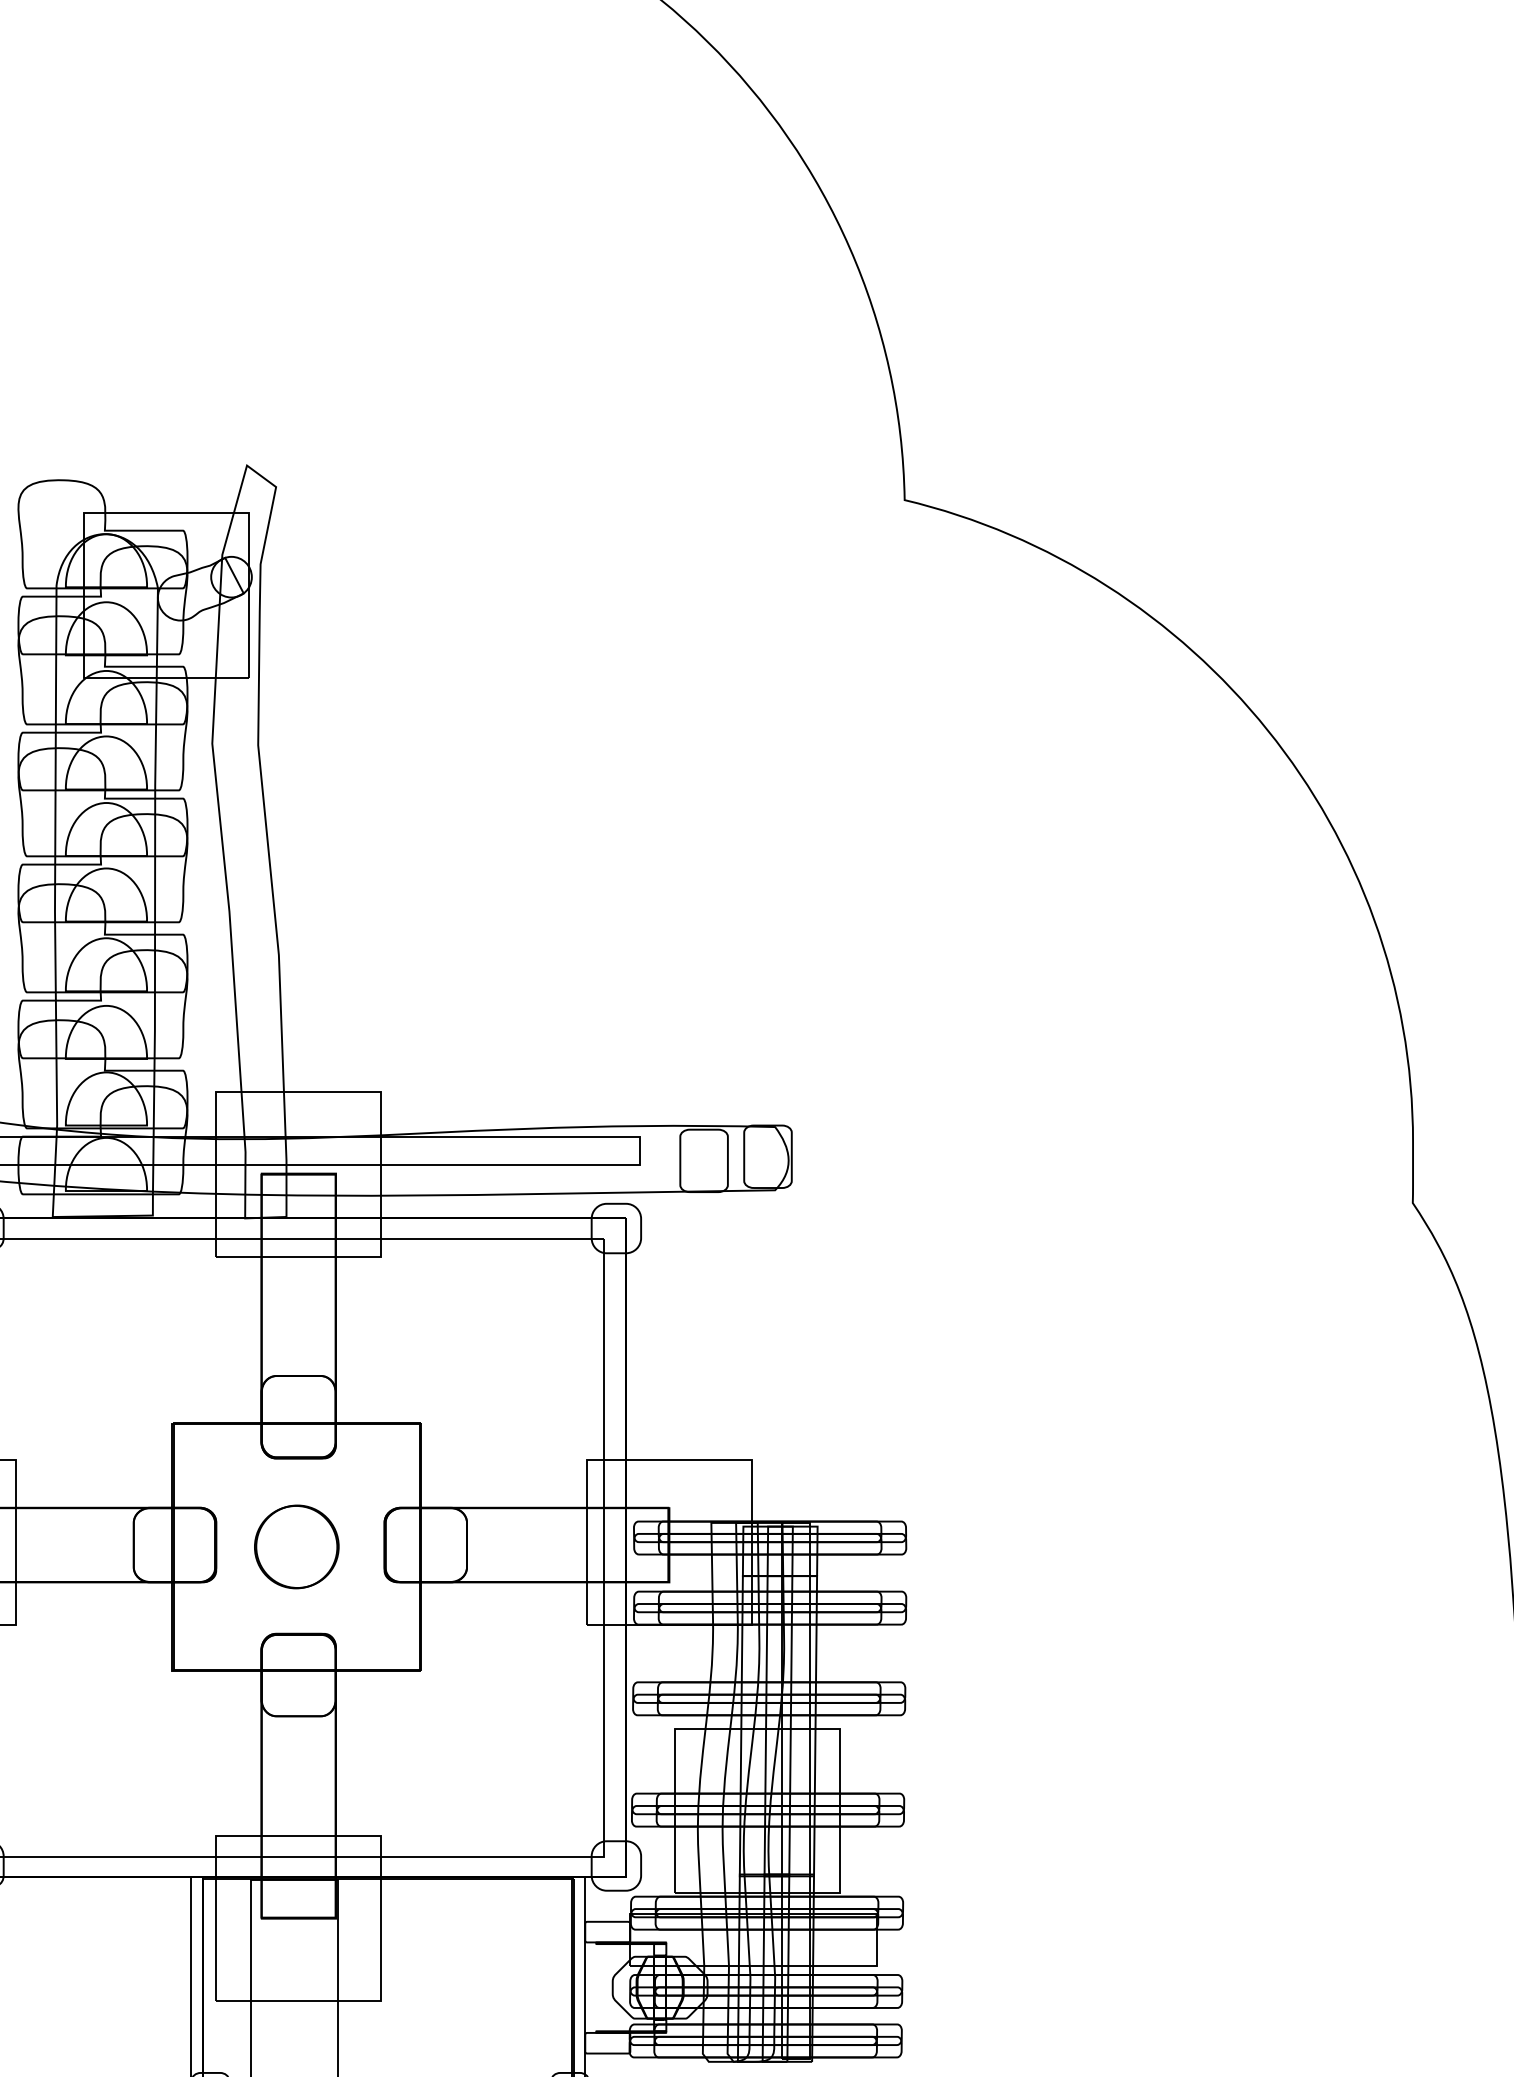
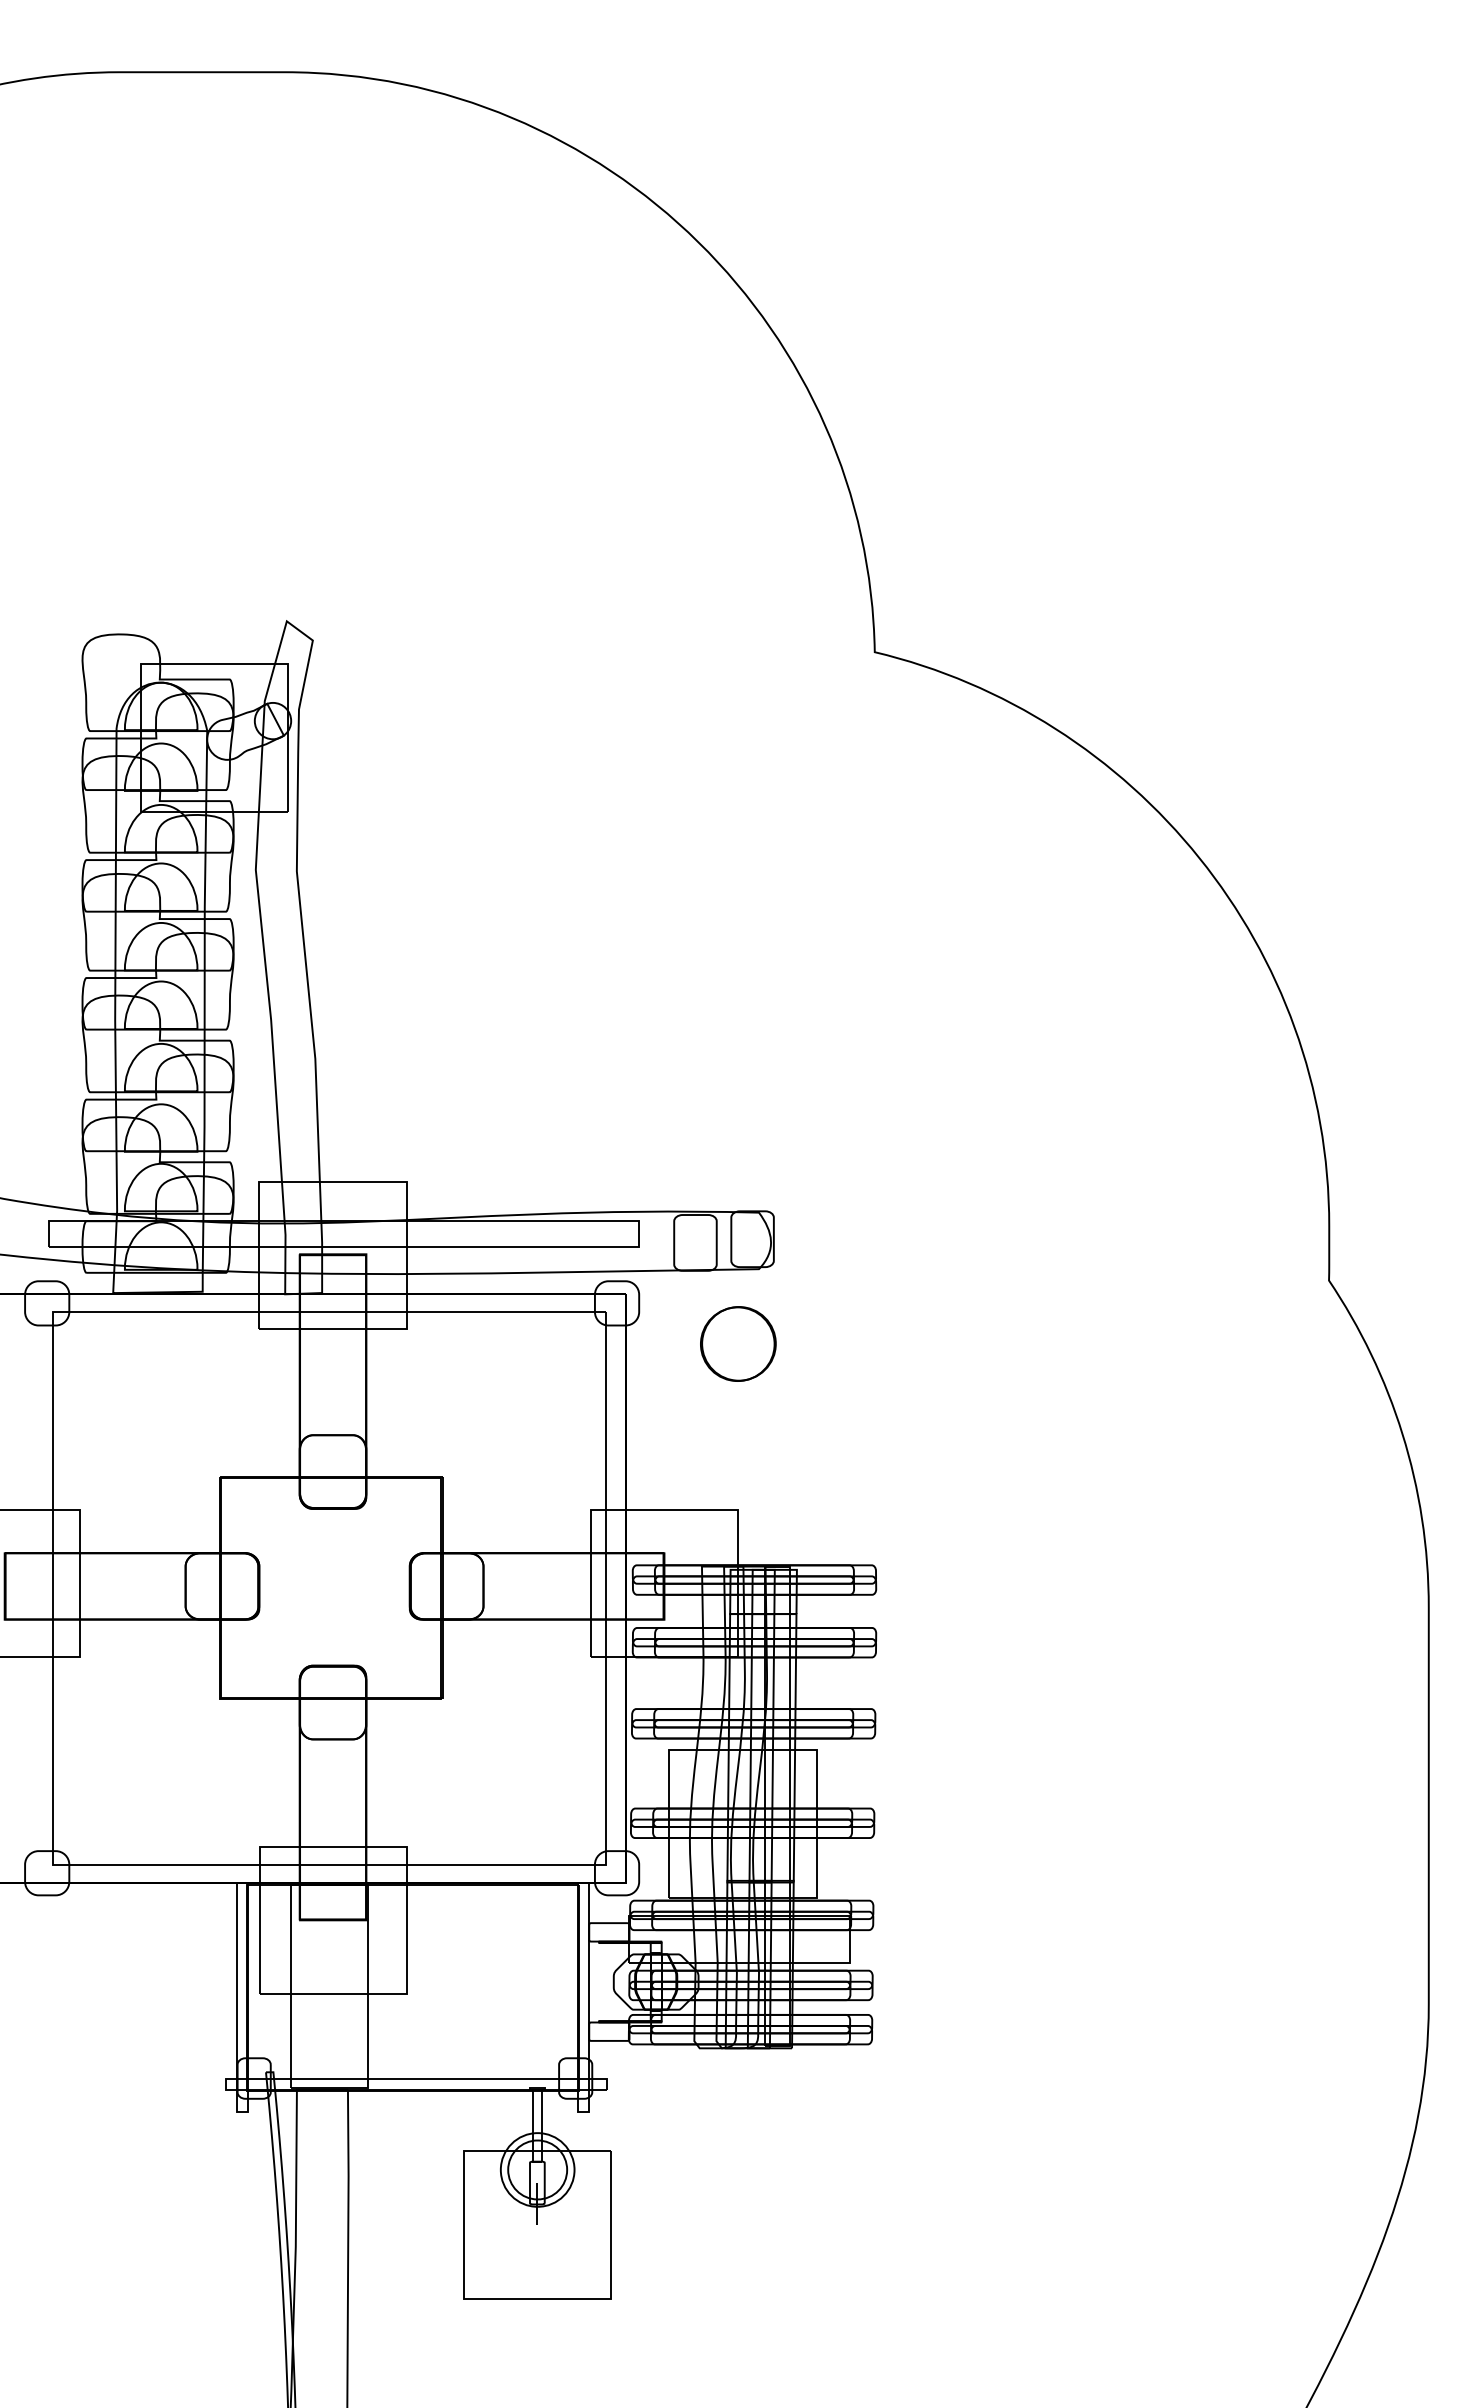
part: (296, 1546) -> (738, 1343), moved

